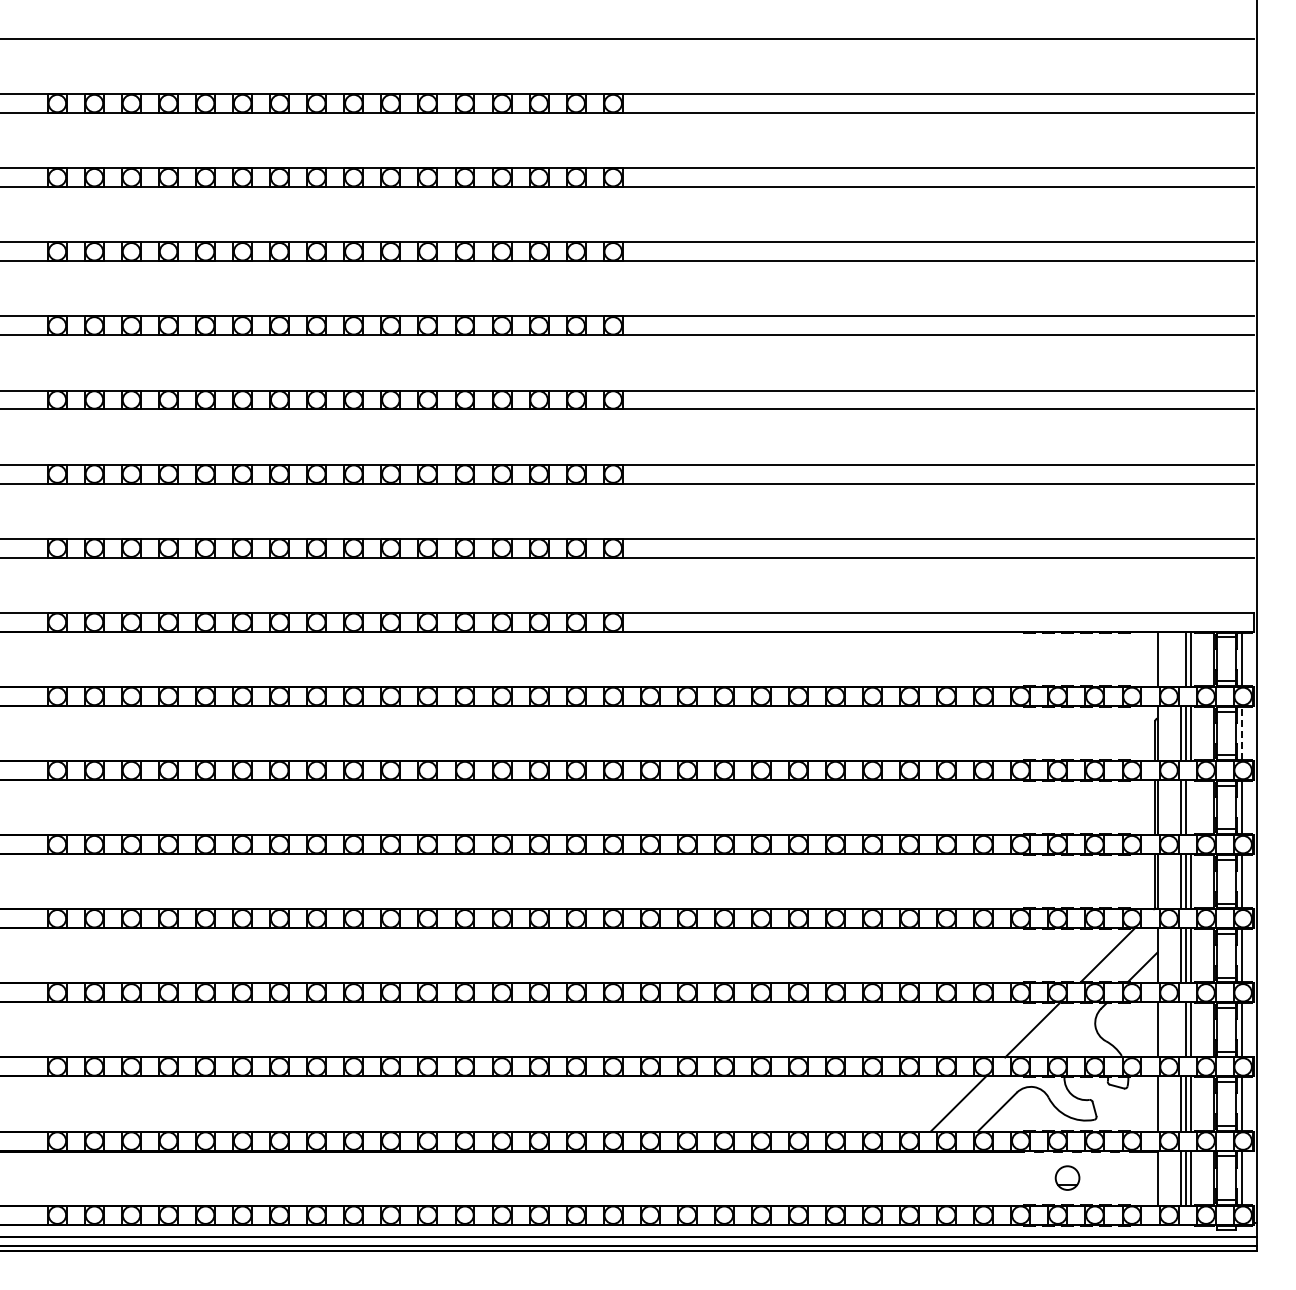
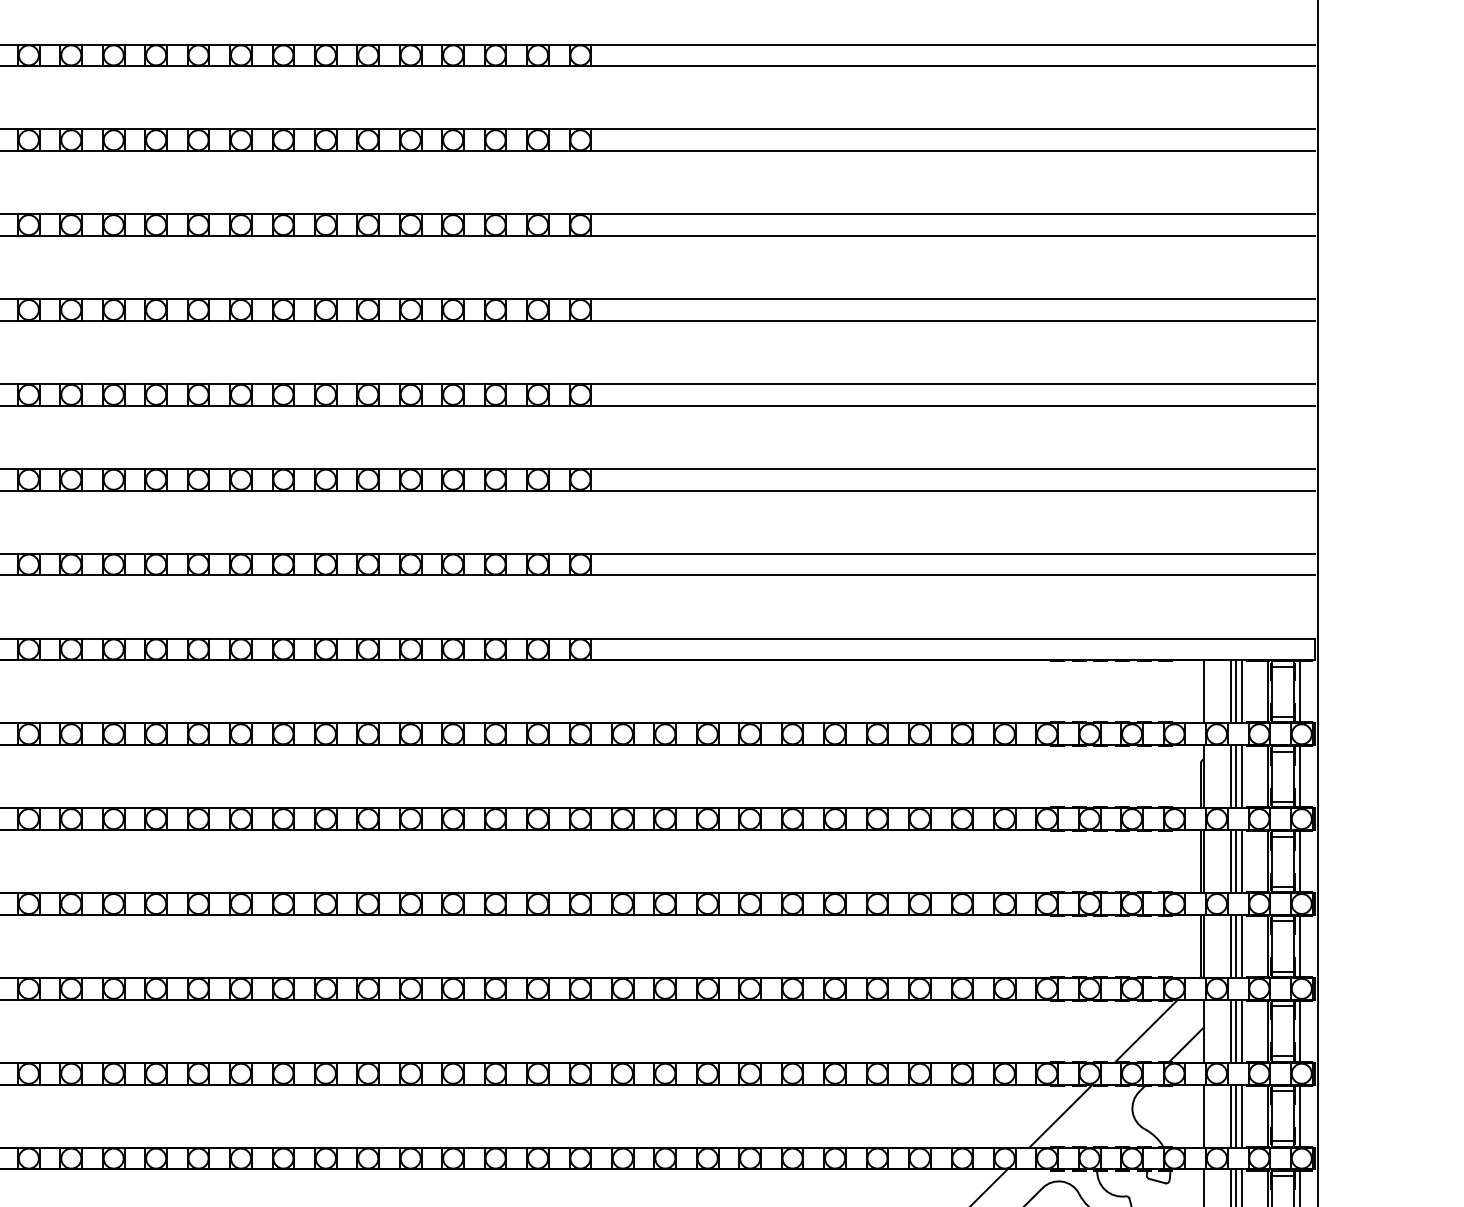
line: (1181, 658) -> (1231, 690), added
line: (1241, 733) -> (1299, 776), dashed -> solid
line: (1190, 807) -> (1241, 861), added
line: (1181, 1029) -> (1231, 1115), added

